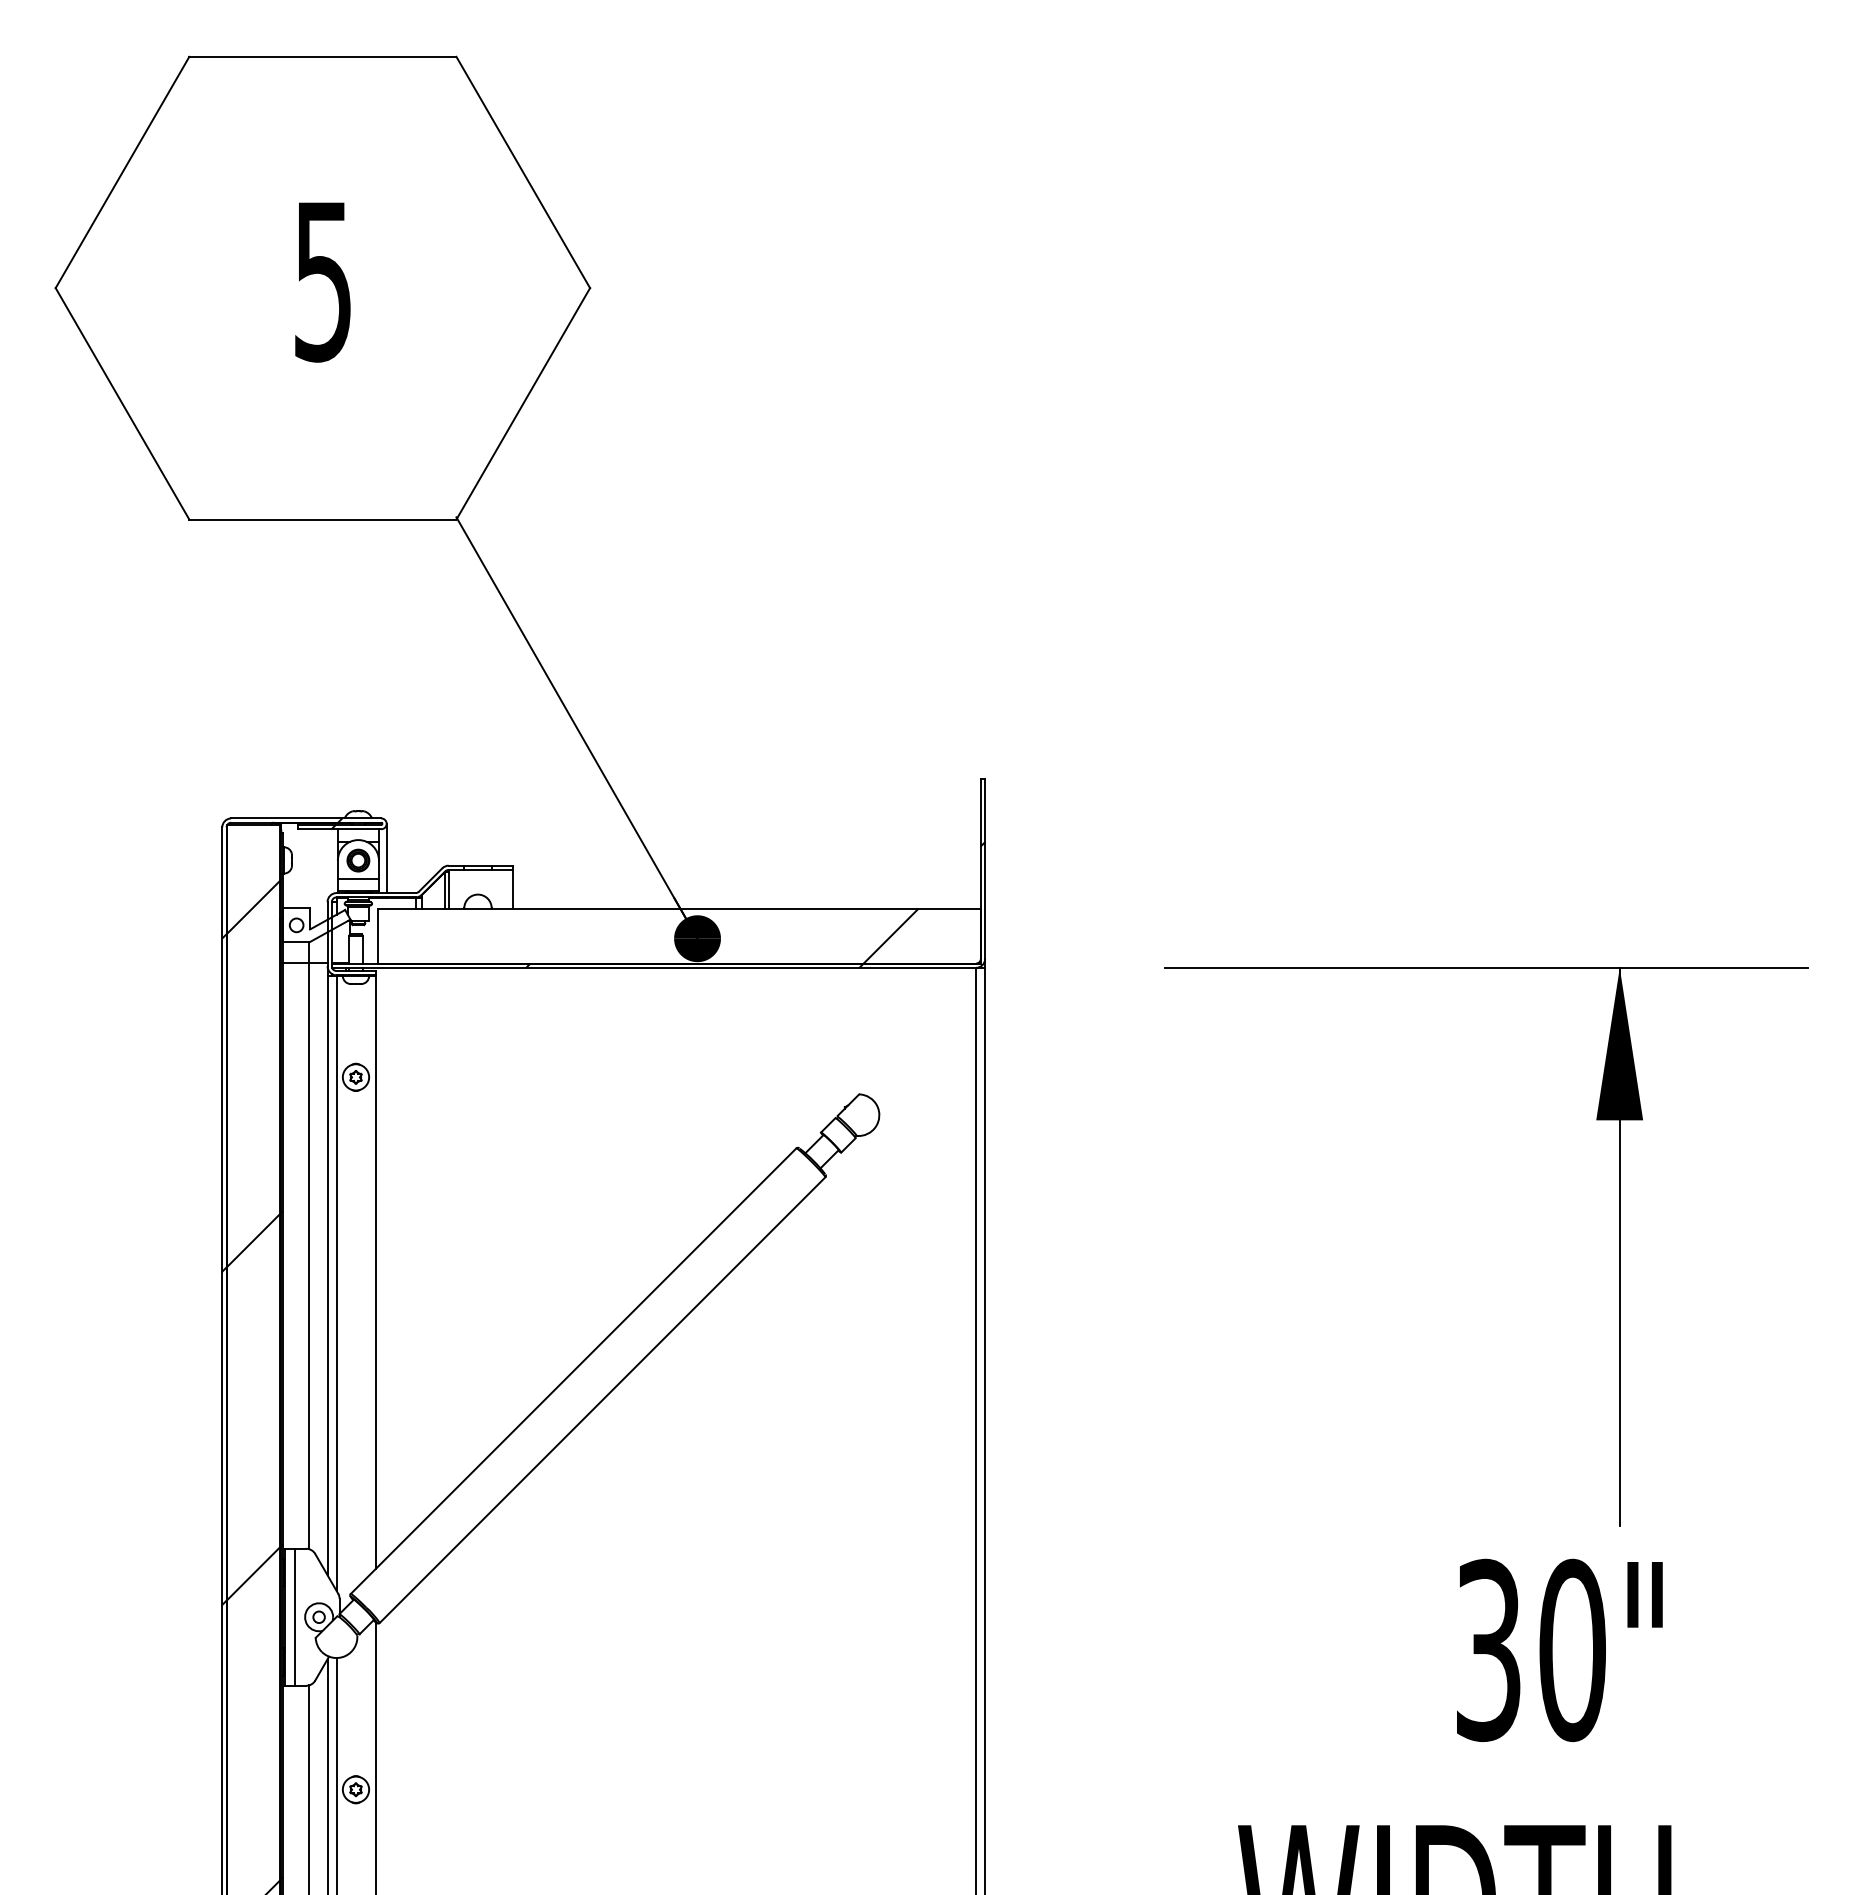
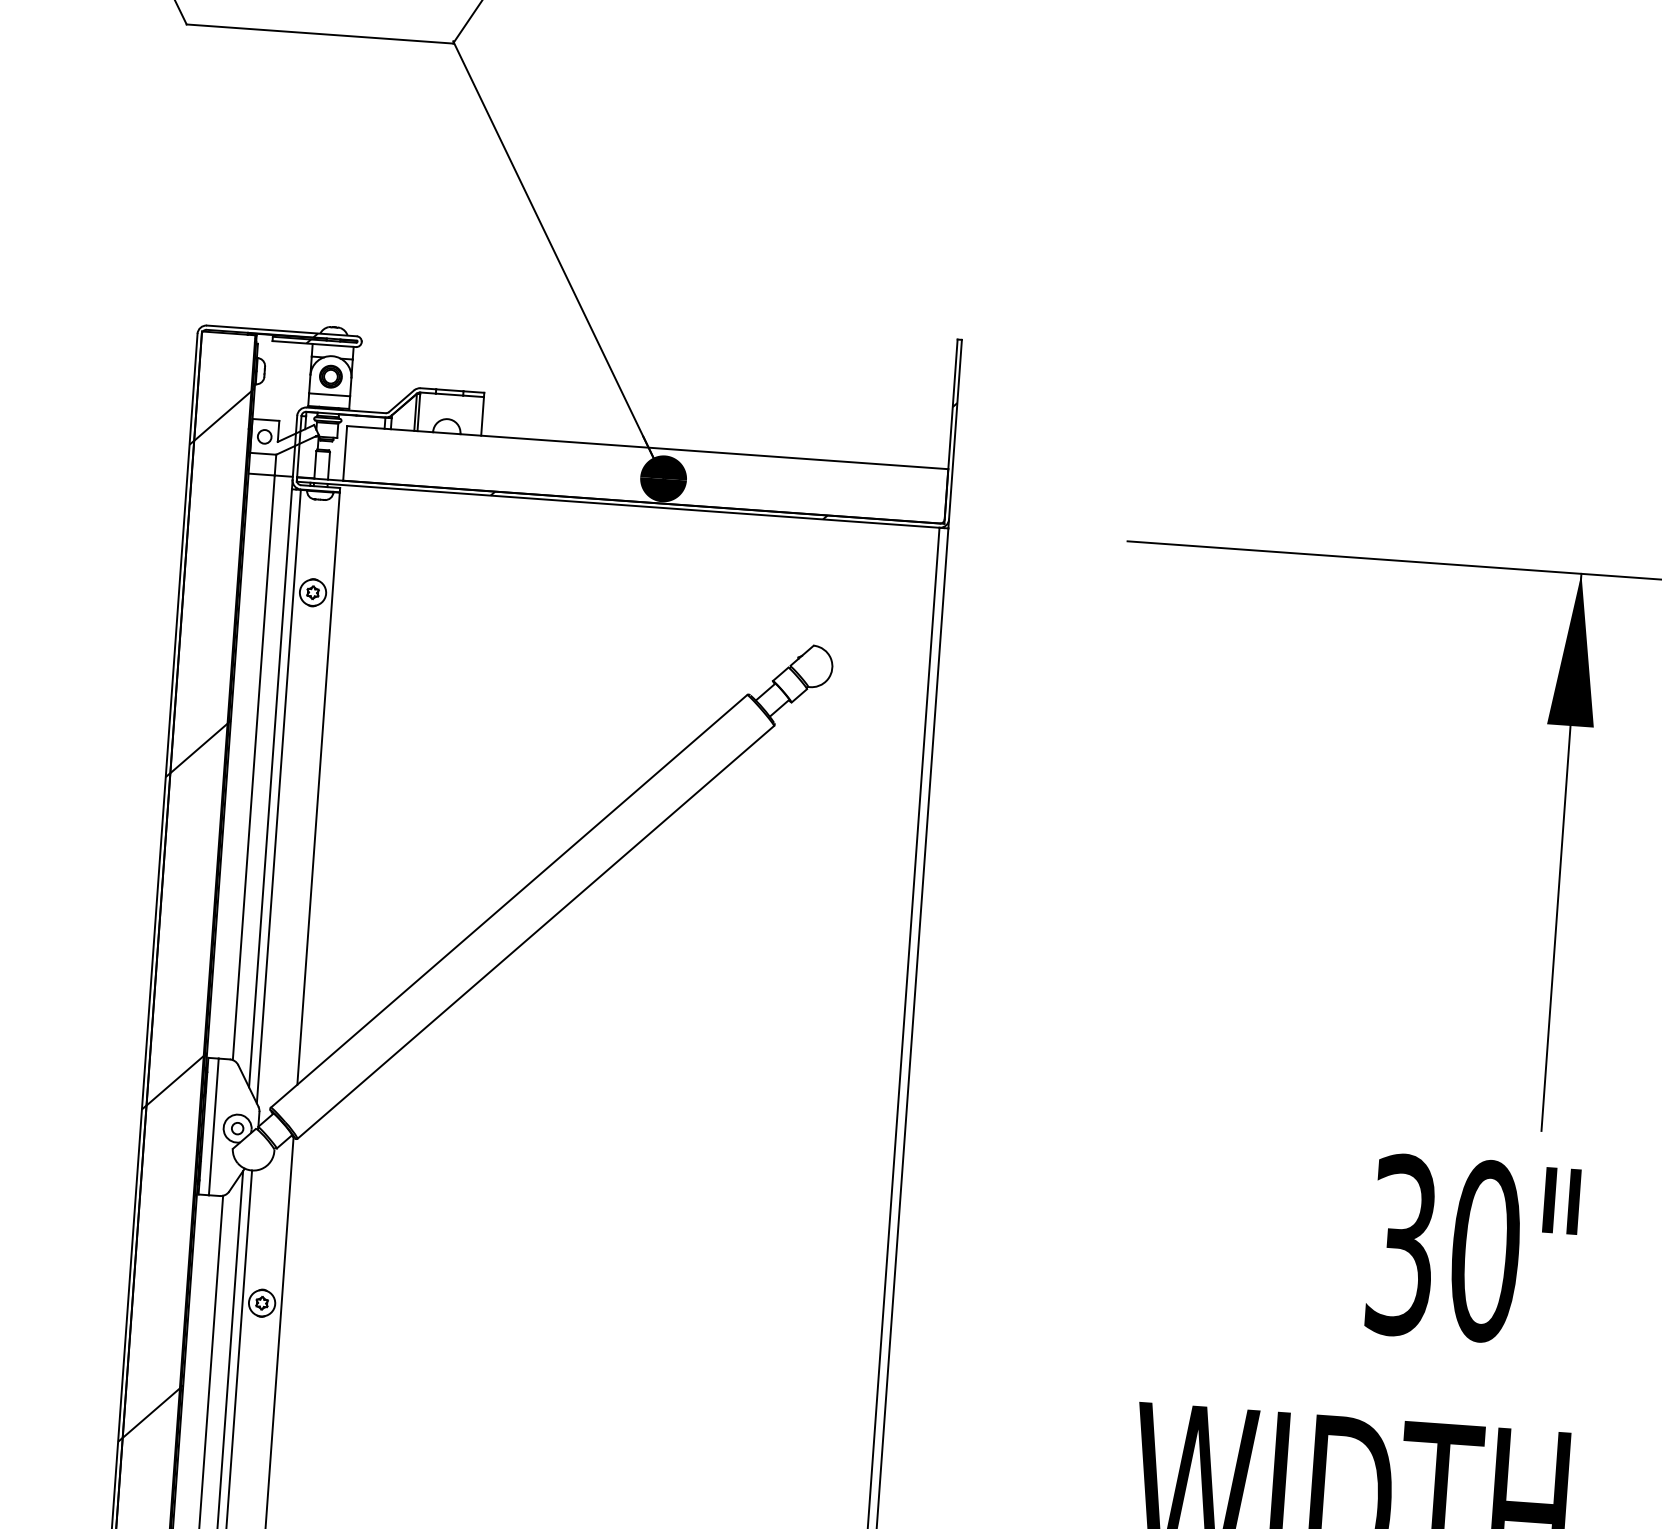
line: (386, 858) -> (359, 376), removed
hatch: (890, 935) -> (856, 489), removed

